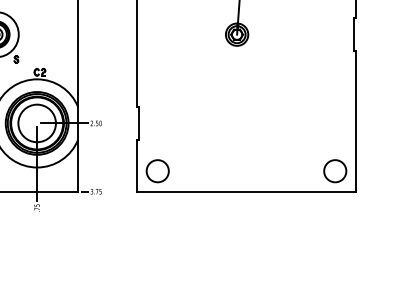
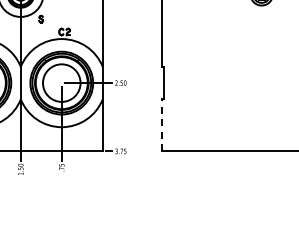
line: (137, 165) -> (162, 125), solid -> dashed
circle: (157, 171) -> (182, 131), removed

